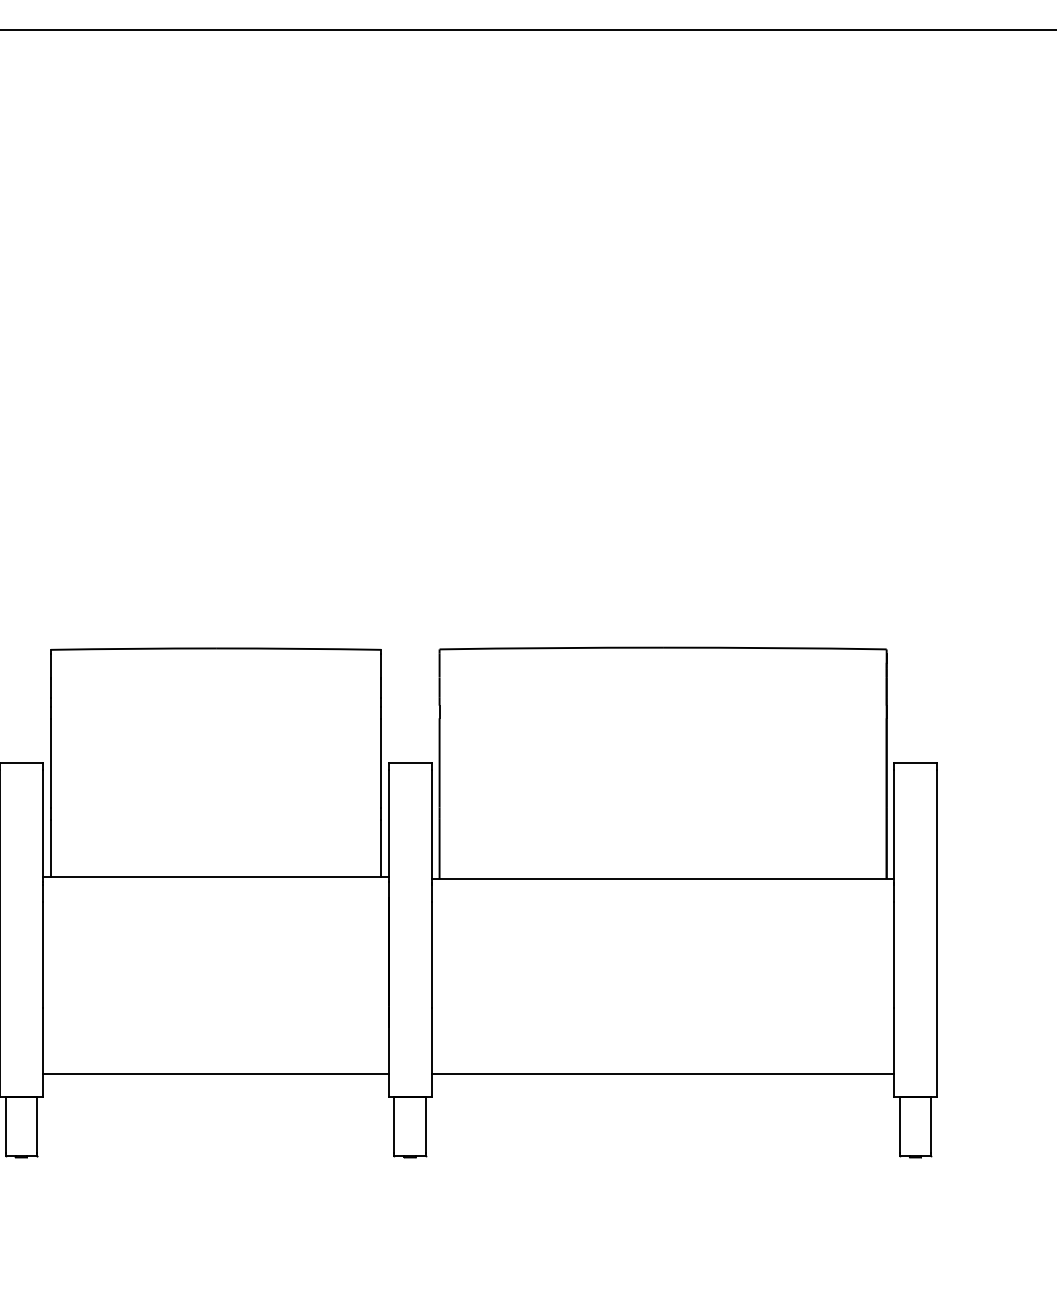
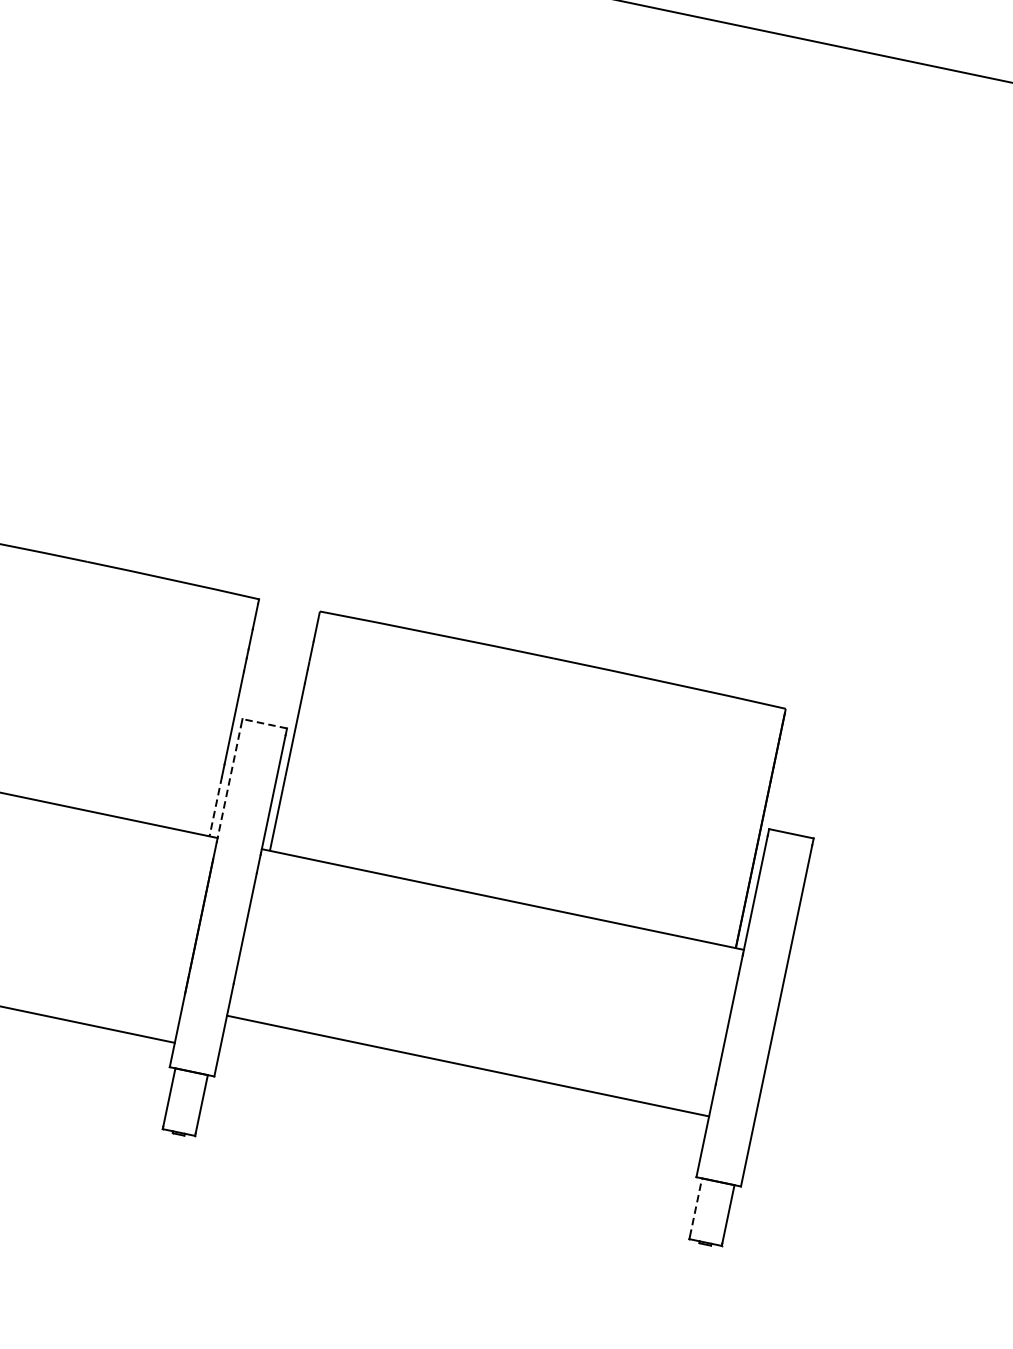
line: (409, 763) -> (263, 723), solid -> dashed
line: (389, 825) -> (229, 784), solid -> dashed
line: (381, 848) -> (216, 806), solid -> dashed
line: (662, 1073) -> (467, 1065), moved
line: (899, 1125) -> (695, 1207), solid -> dashed

